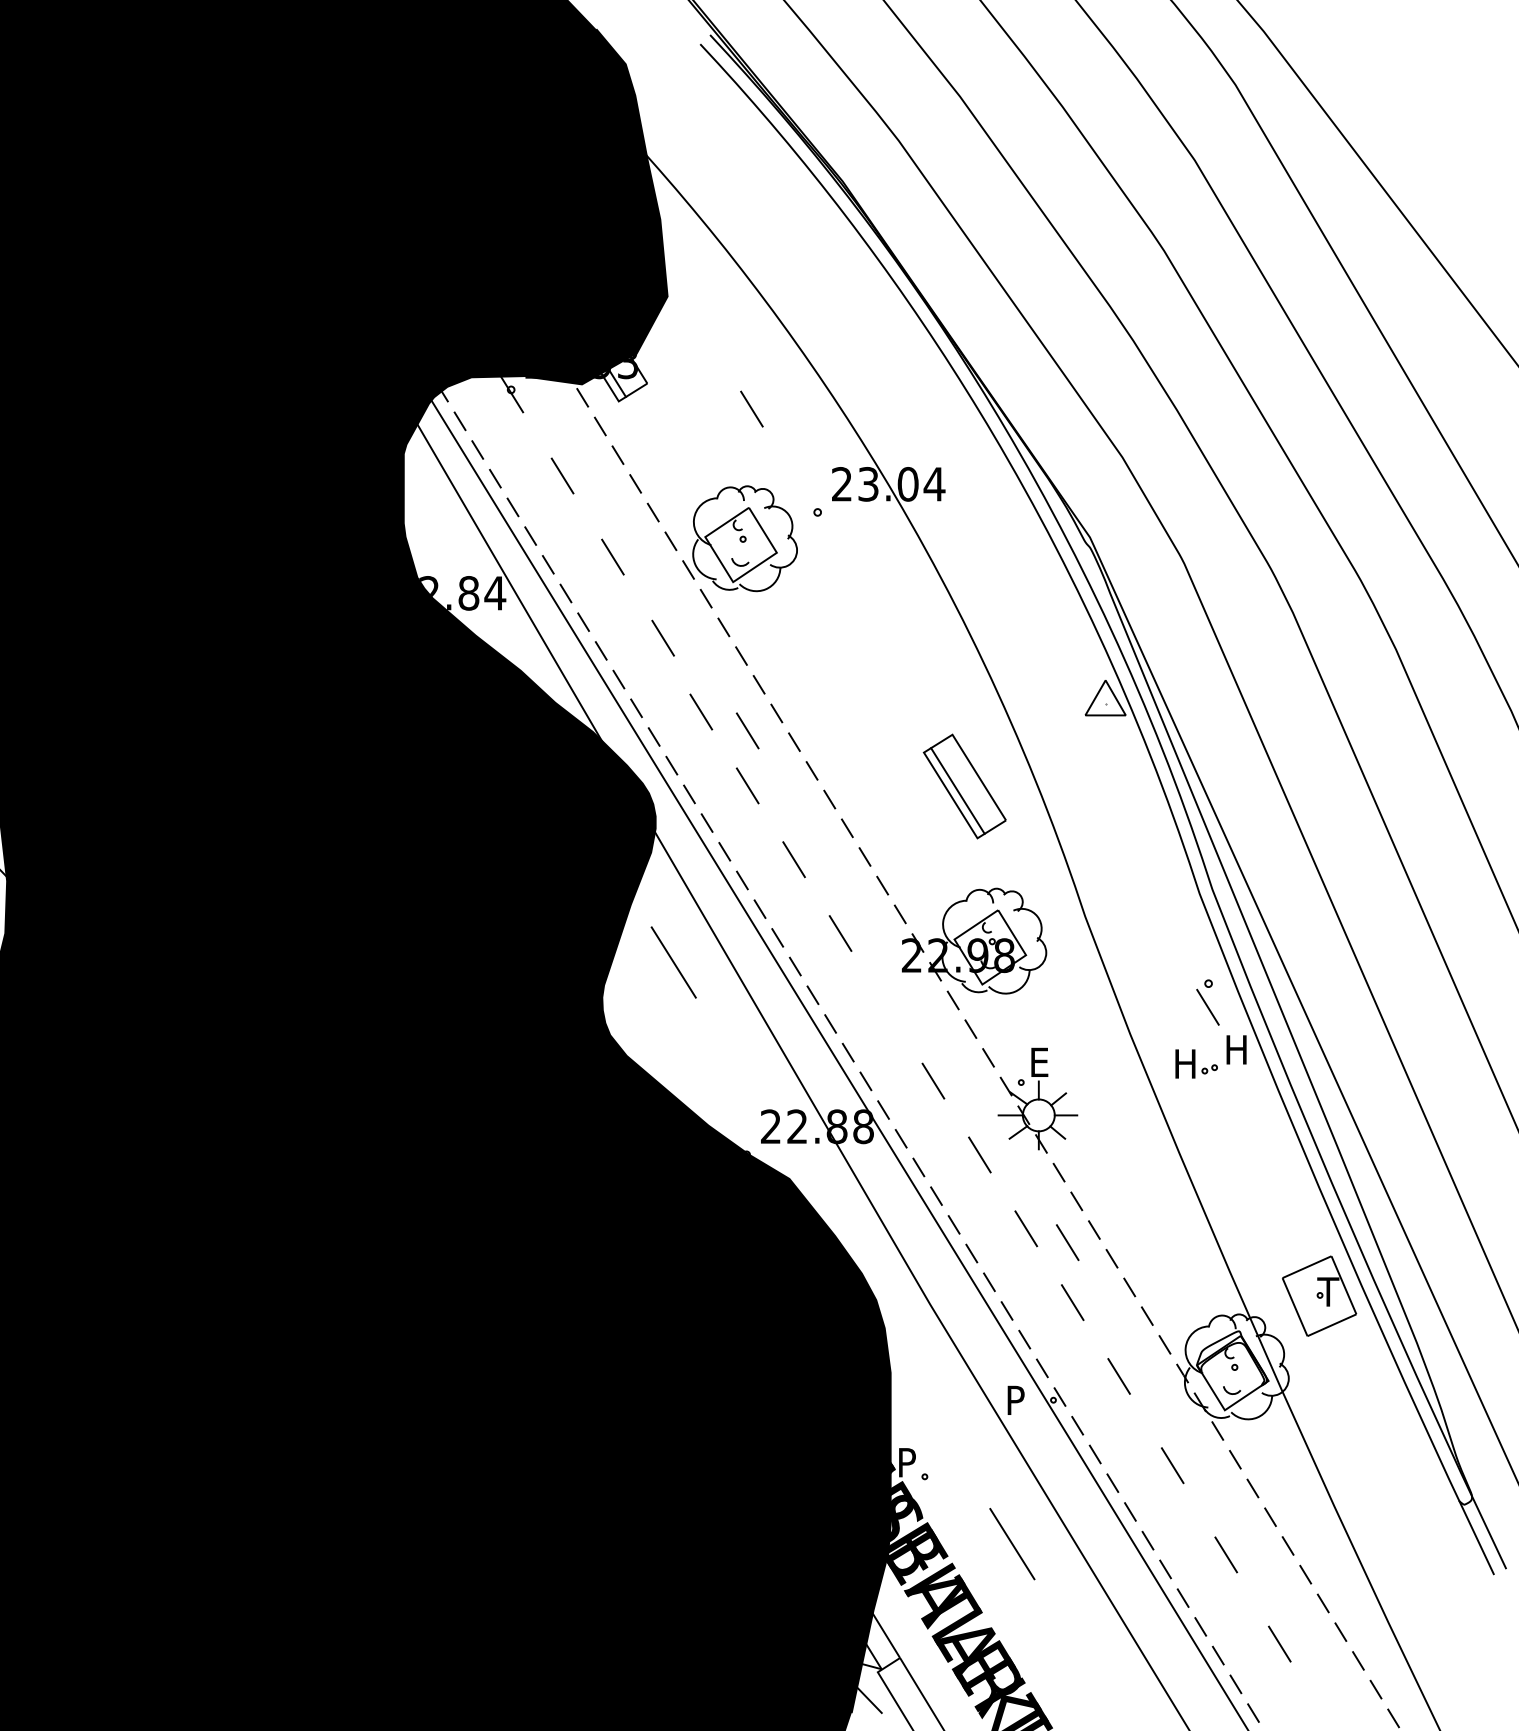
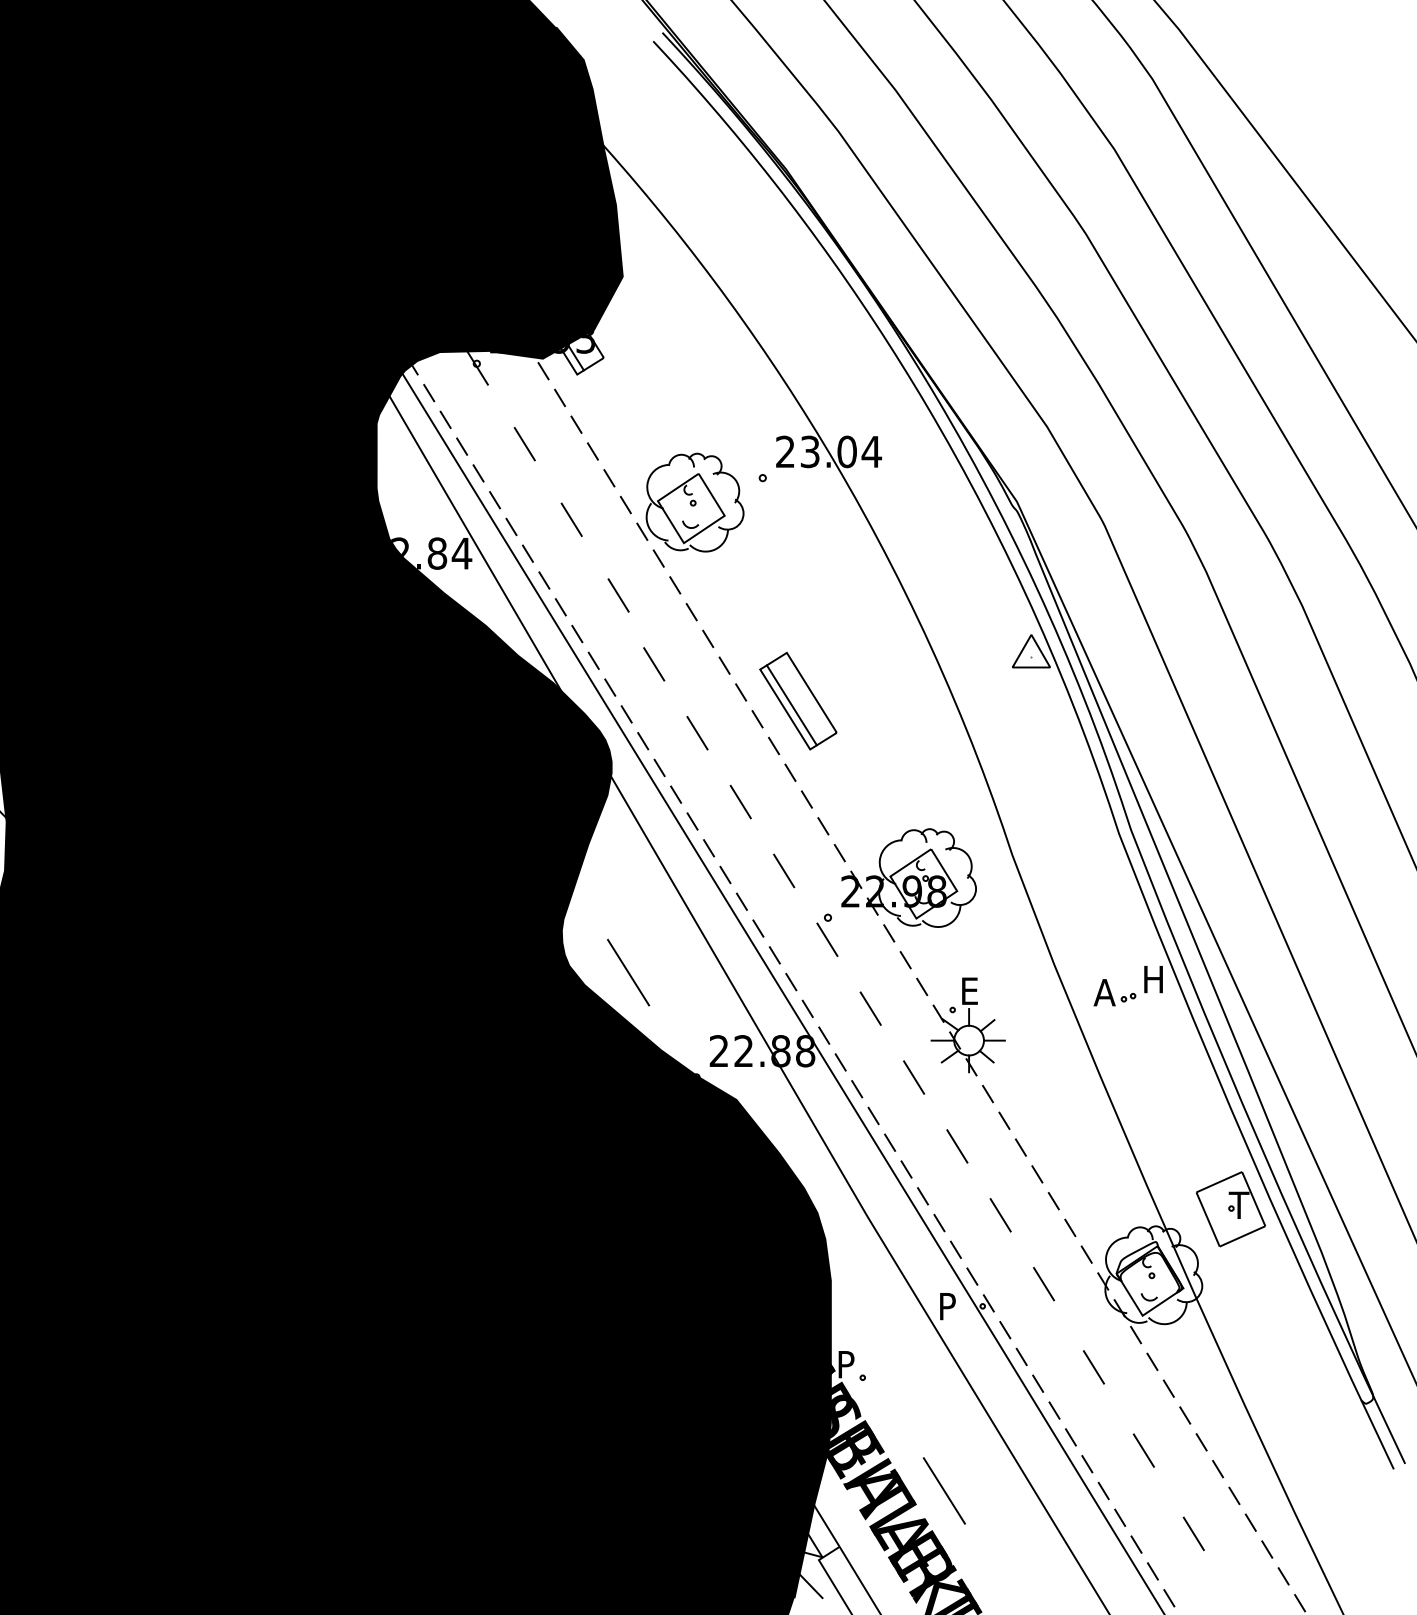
line: (751, 408) -> (701, 381), removed
line: (747, 730) -> (697, 681), removed
part: (964, 786) -> (798, 701), moved
line: (673, 962) -> (628, 972), moved
part: (1207, 1002) -> (826, 935), moved
text: (1183, 1063) -> (1104, 992), H -> A
line: (1067, 1242) -> (995, 1159), removed
line: (1012, 1544) -> (944, 1491), moved

